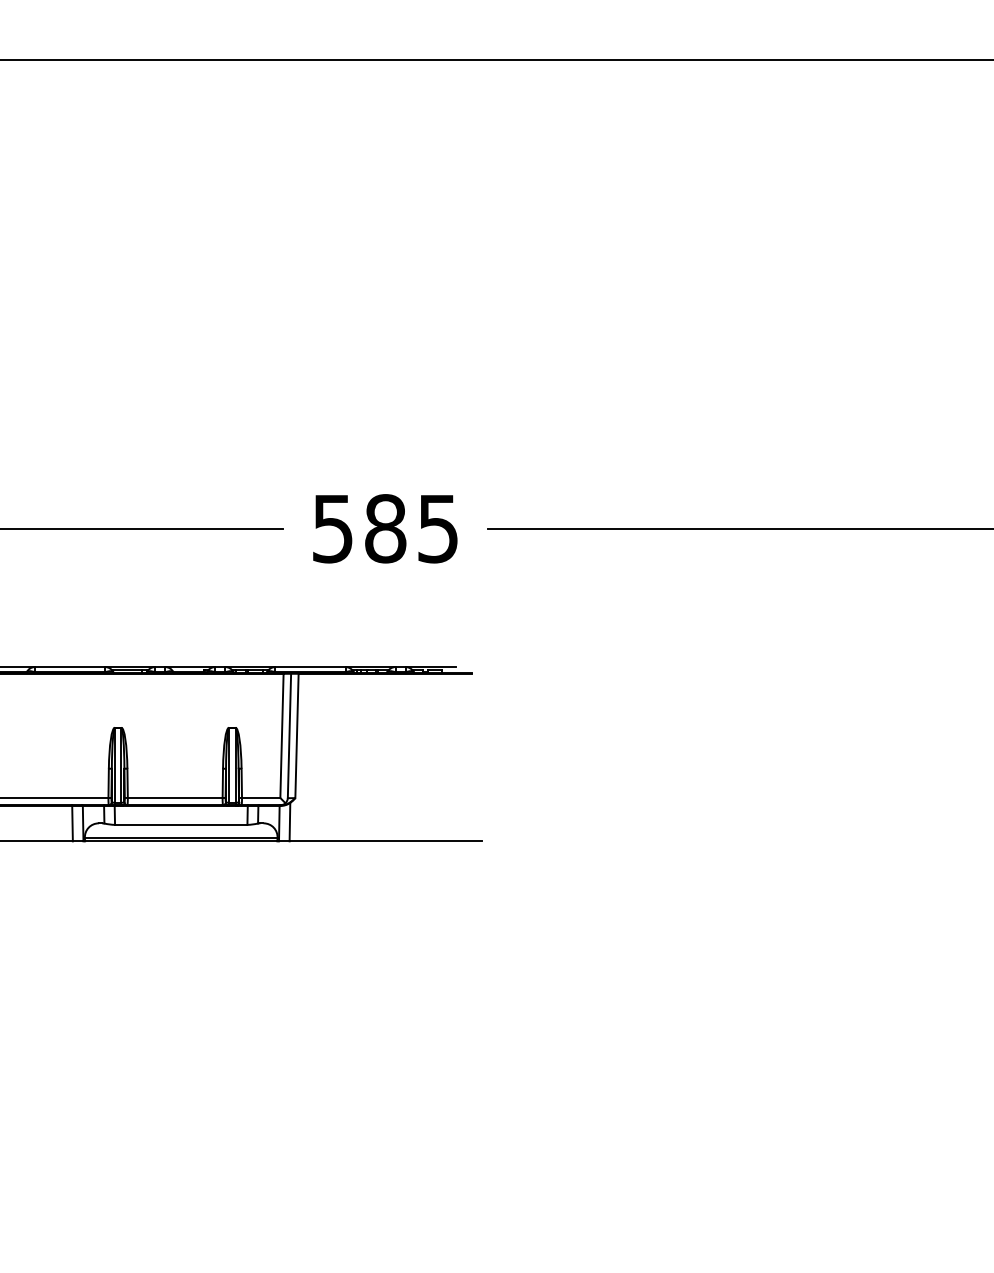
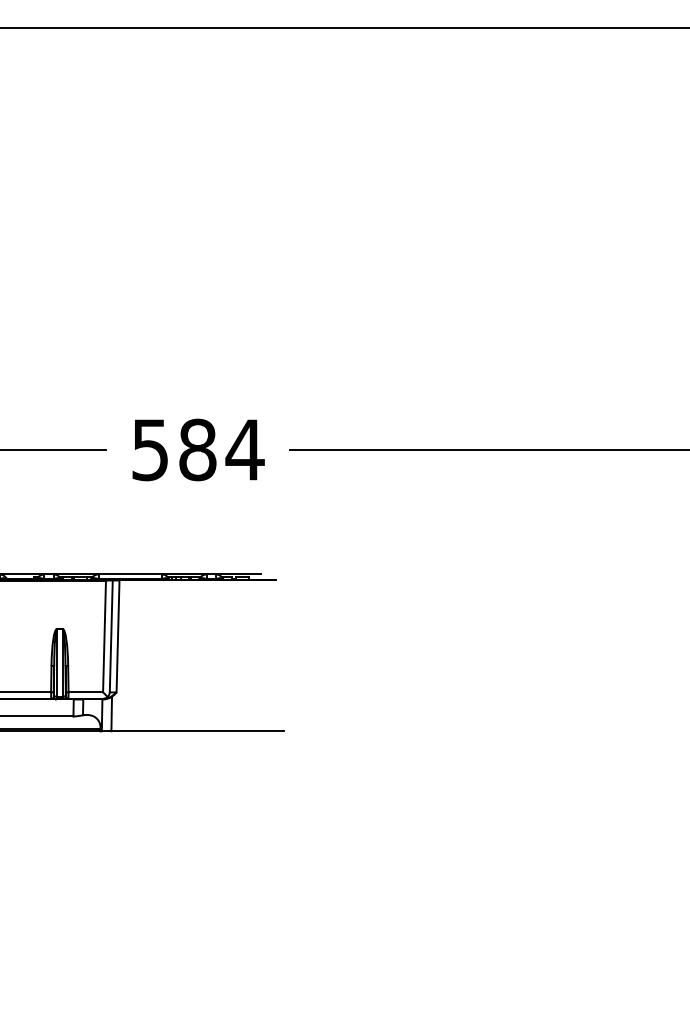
text: (438, 529) -> (245, 450), 585 -> 584

